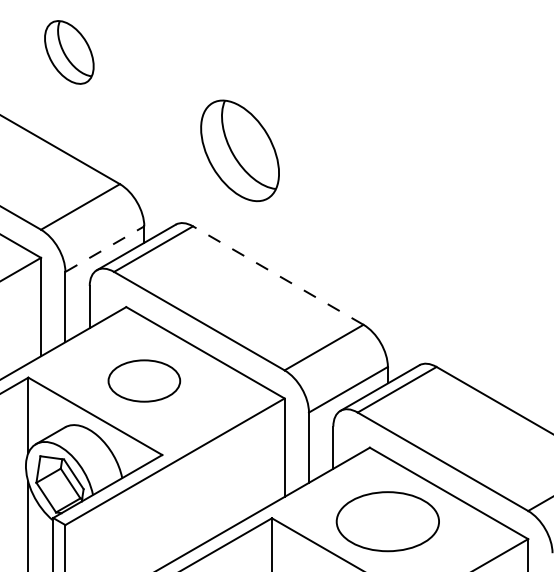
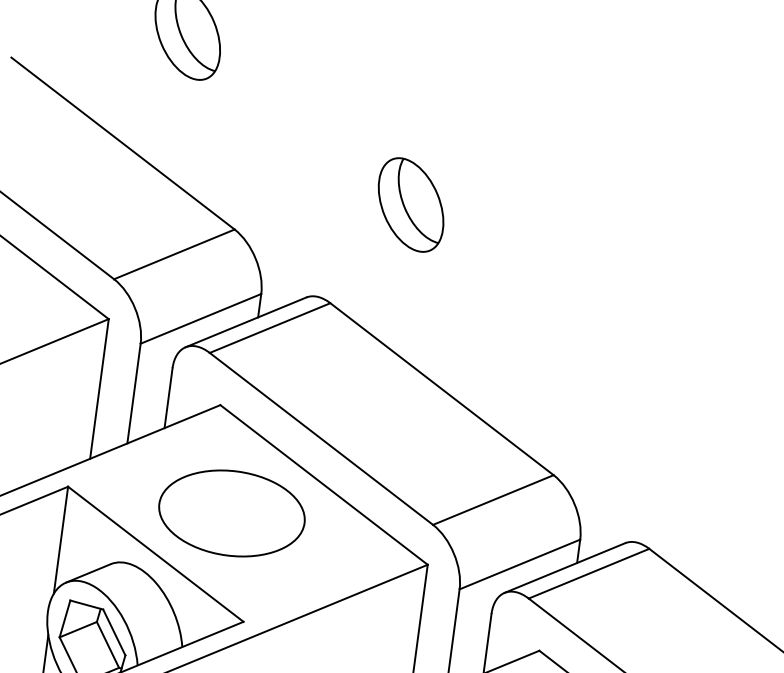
part: (239, 150) -> (410, 204), size x0.62
line: (104, 249) -> (200, 319), dashed -> solid
line: (277, 275) -> (440, 388), dashed -> solid
part: (144, 380) -> (232, 512), size x1.43

